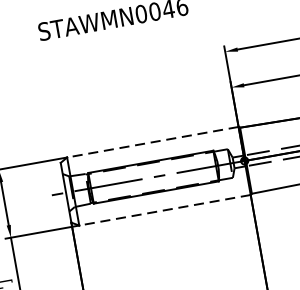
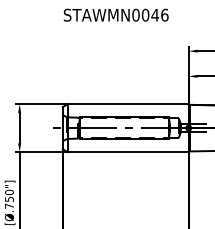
line: (151, 142) -> (127, 104), dashed -> solid
line: (163, 210) -> (127, 152), dashed -> solid

